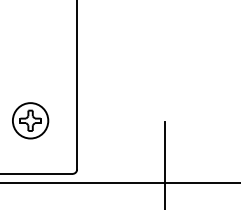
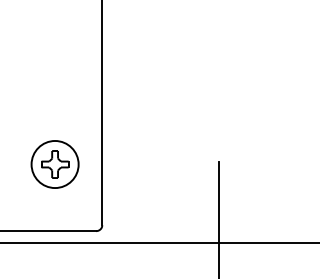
part: (30, 120) -> (54, 164), moved

